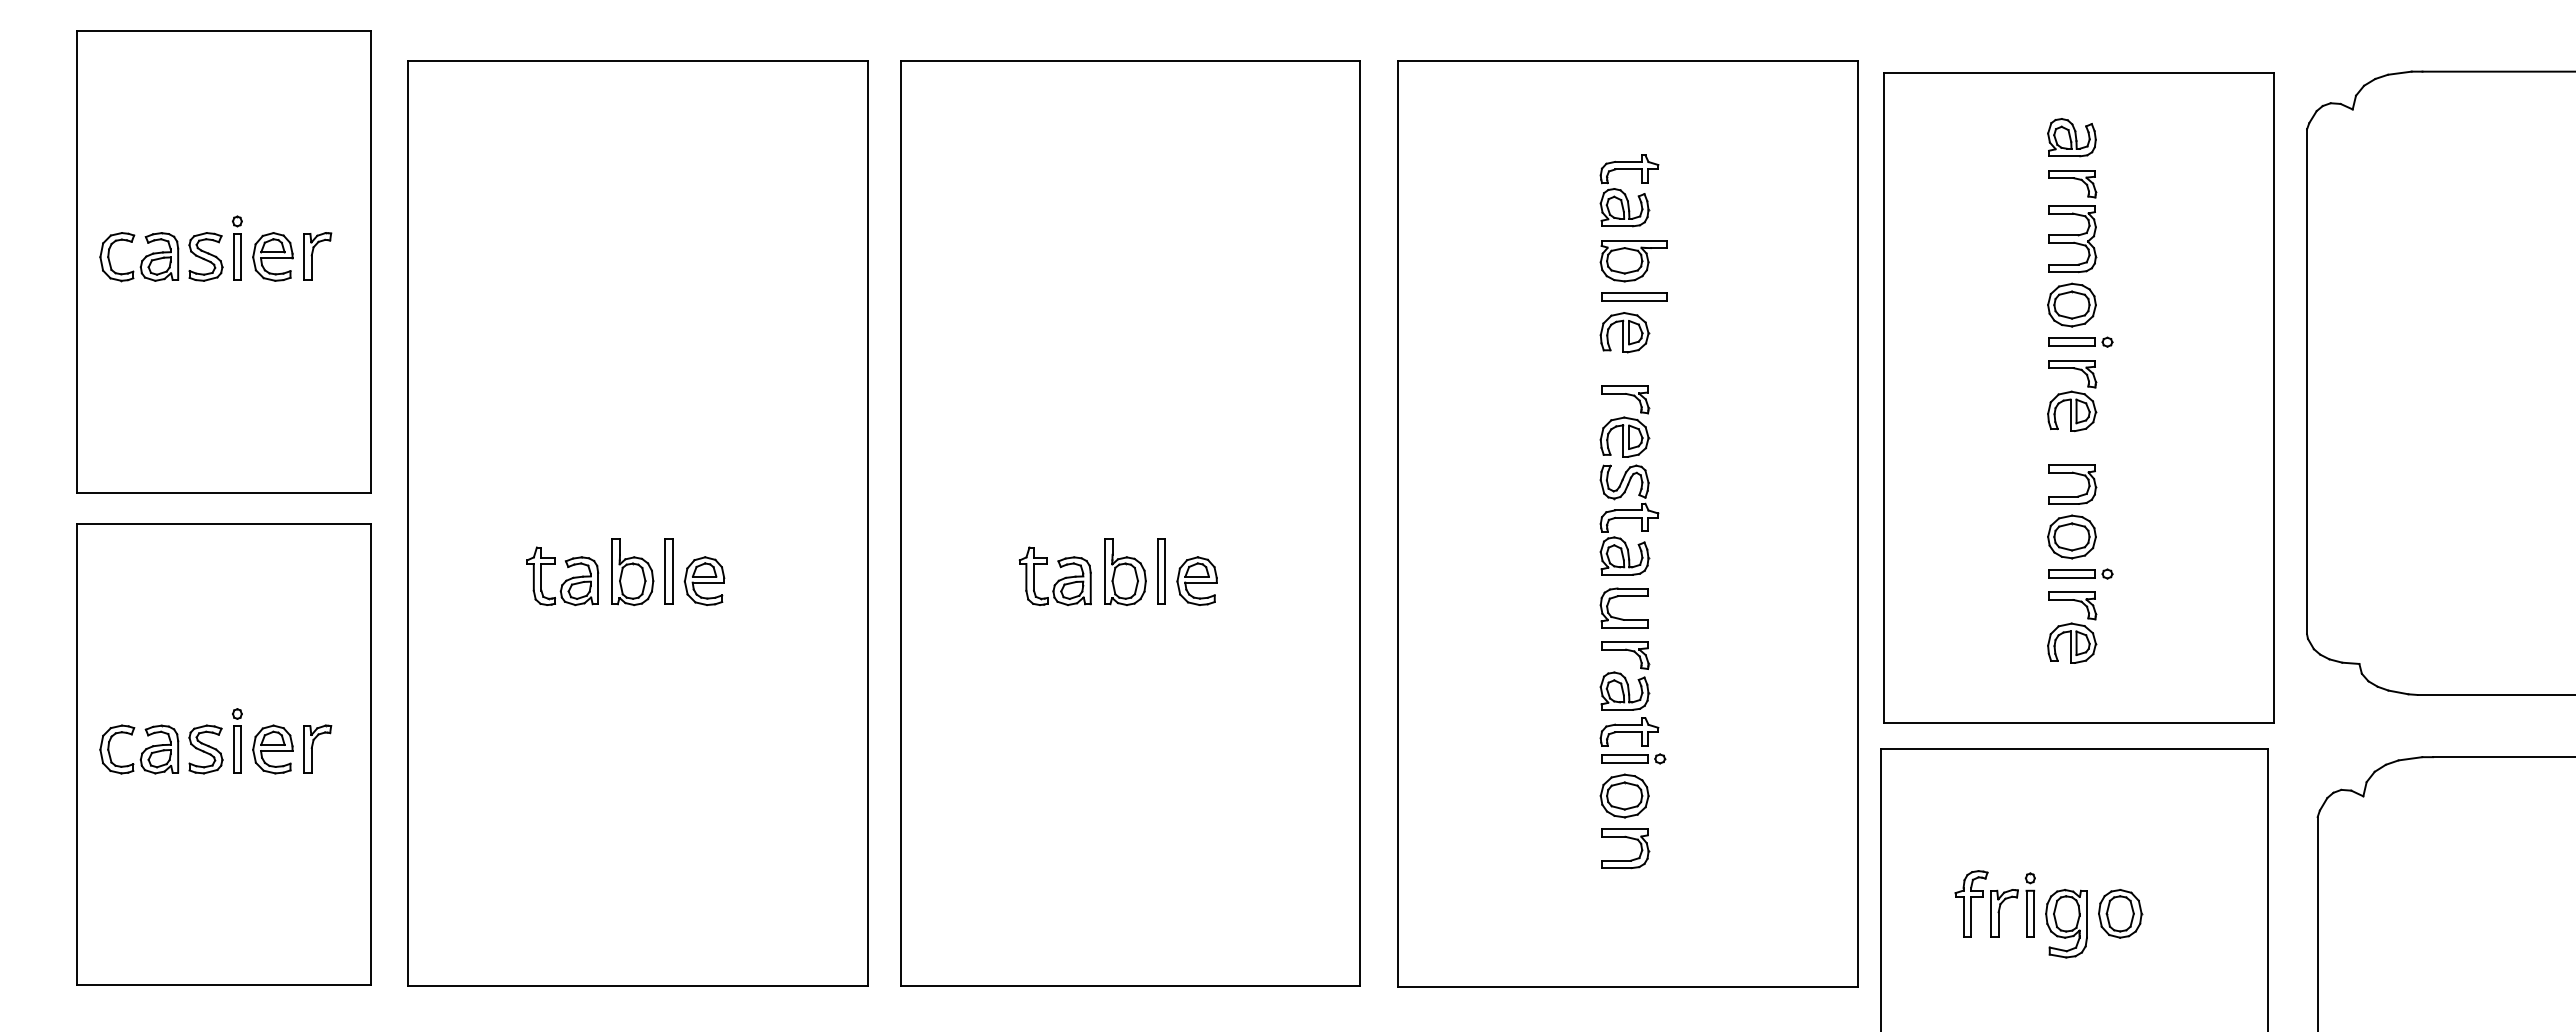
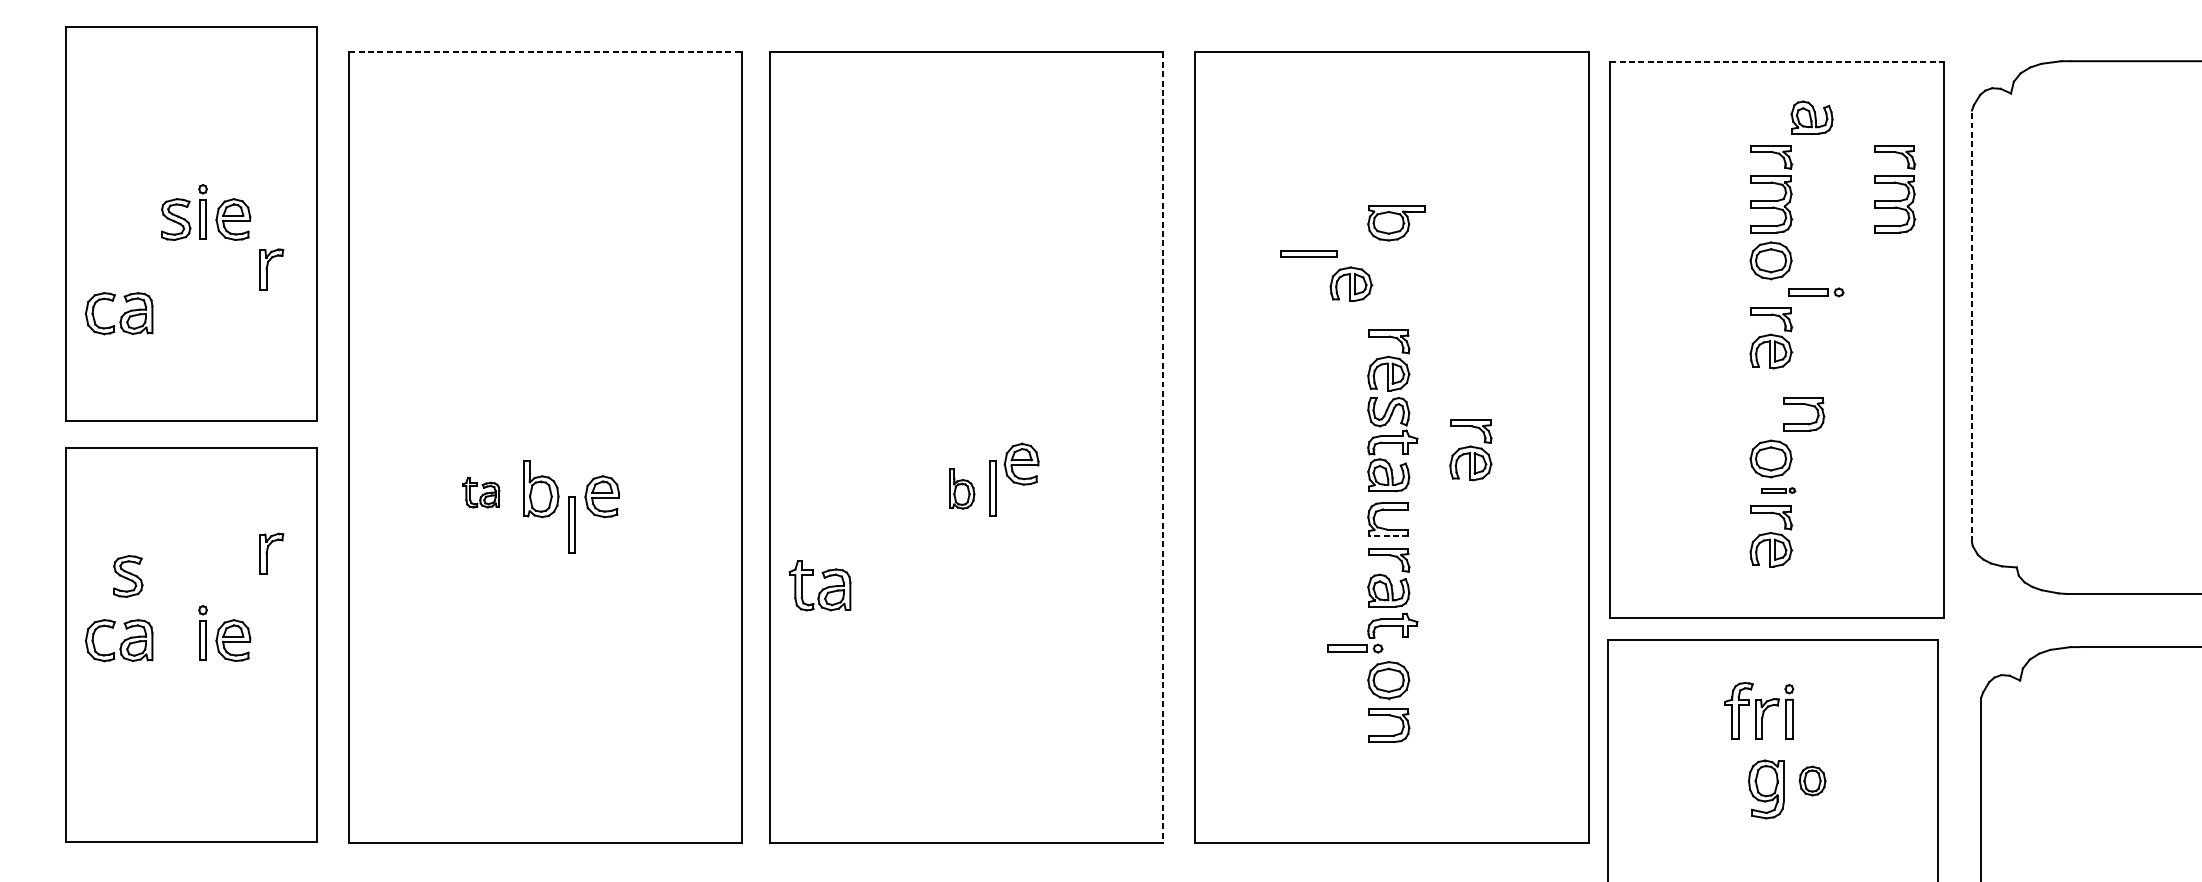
line: (638, 61) -> (545, 52), solid -> dashed
line: (2079, 72) -> (1777, 61), solid -> dashed
part: (2071, 137) -> (1811, 117), moved
part: (1629, 190) -> (1392, 162), removed
part: (2219, 215) -> (1897, 184), added
part: (317, 256) -> (271, 269), moved
part: (139, 257) -> (119, 314), moved
part: (1634, 296) -> (1309, 253), moved
part: (1624, 332) -> (1350, 284), moved
part: (2080, 341) -> (1815, 291), moved
line: (2307, 381) -> (1972, 326), solid -> dashed
part: (2075, 474) -> (1806, 405), moved
line: (1360, 524) -> (1162, 448), solid -> dashed
part: (1720, 526) -> (1470, 449), added
part: (668, 571) -> (571, 525), moved
part: (1125, 571) -> (962, 488), size x0.7
part: (2080, 573) -> (1778, 490), size x0.6
part: (1054, 575) -> (819, 585), moved
part: (562, 576) -> (480, 492), size x0.6
part: (1196, 580) -> (1021, 463), moved
line: (1624, 627) -> (1388, 536), solid -> dashed
part: (317, 748) -> (271, 553), moved
part: (205, 749) -> (127, 576), moved
part: (1633, 758) -> (1355, 648), moved
part: (1994, 903) -> (1758, 710), moved
part: (2120, 913) -> (1812, 780), size x0.7

